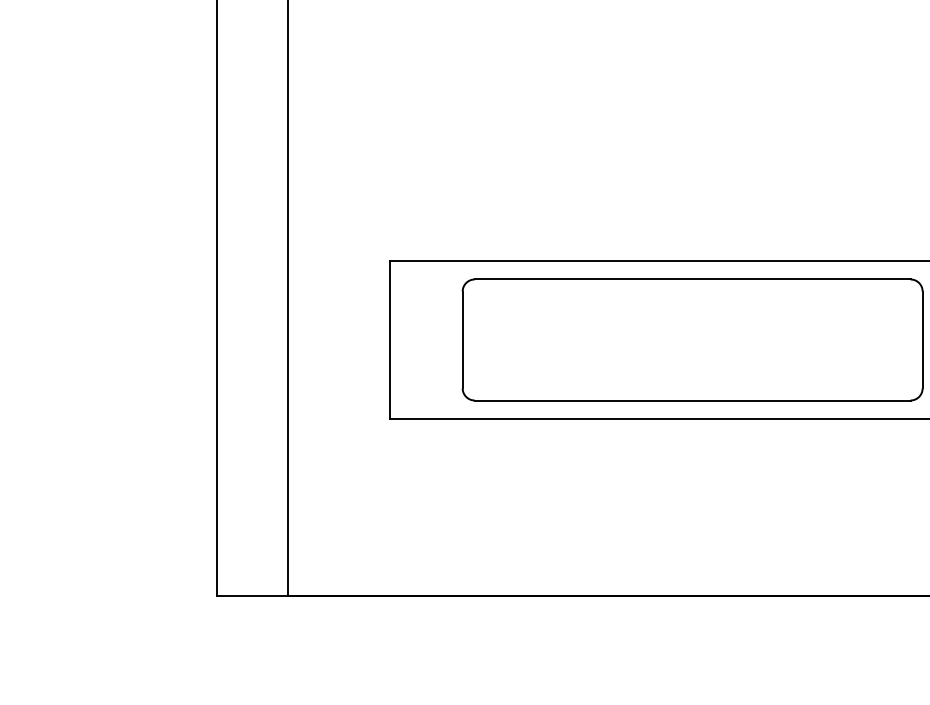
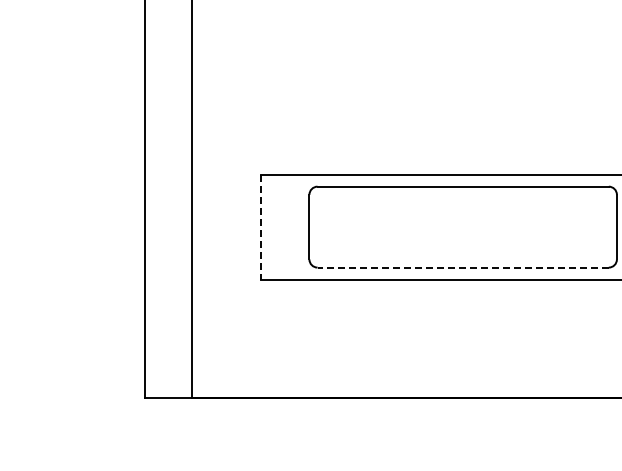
line: (389, 340) -> (260, 227), solid -> dashed
line: (693, 400) -> (463, 267), solid -> dashed

